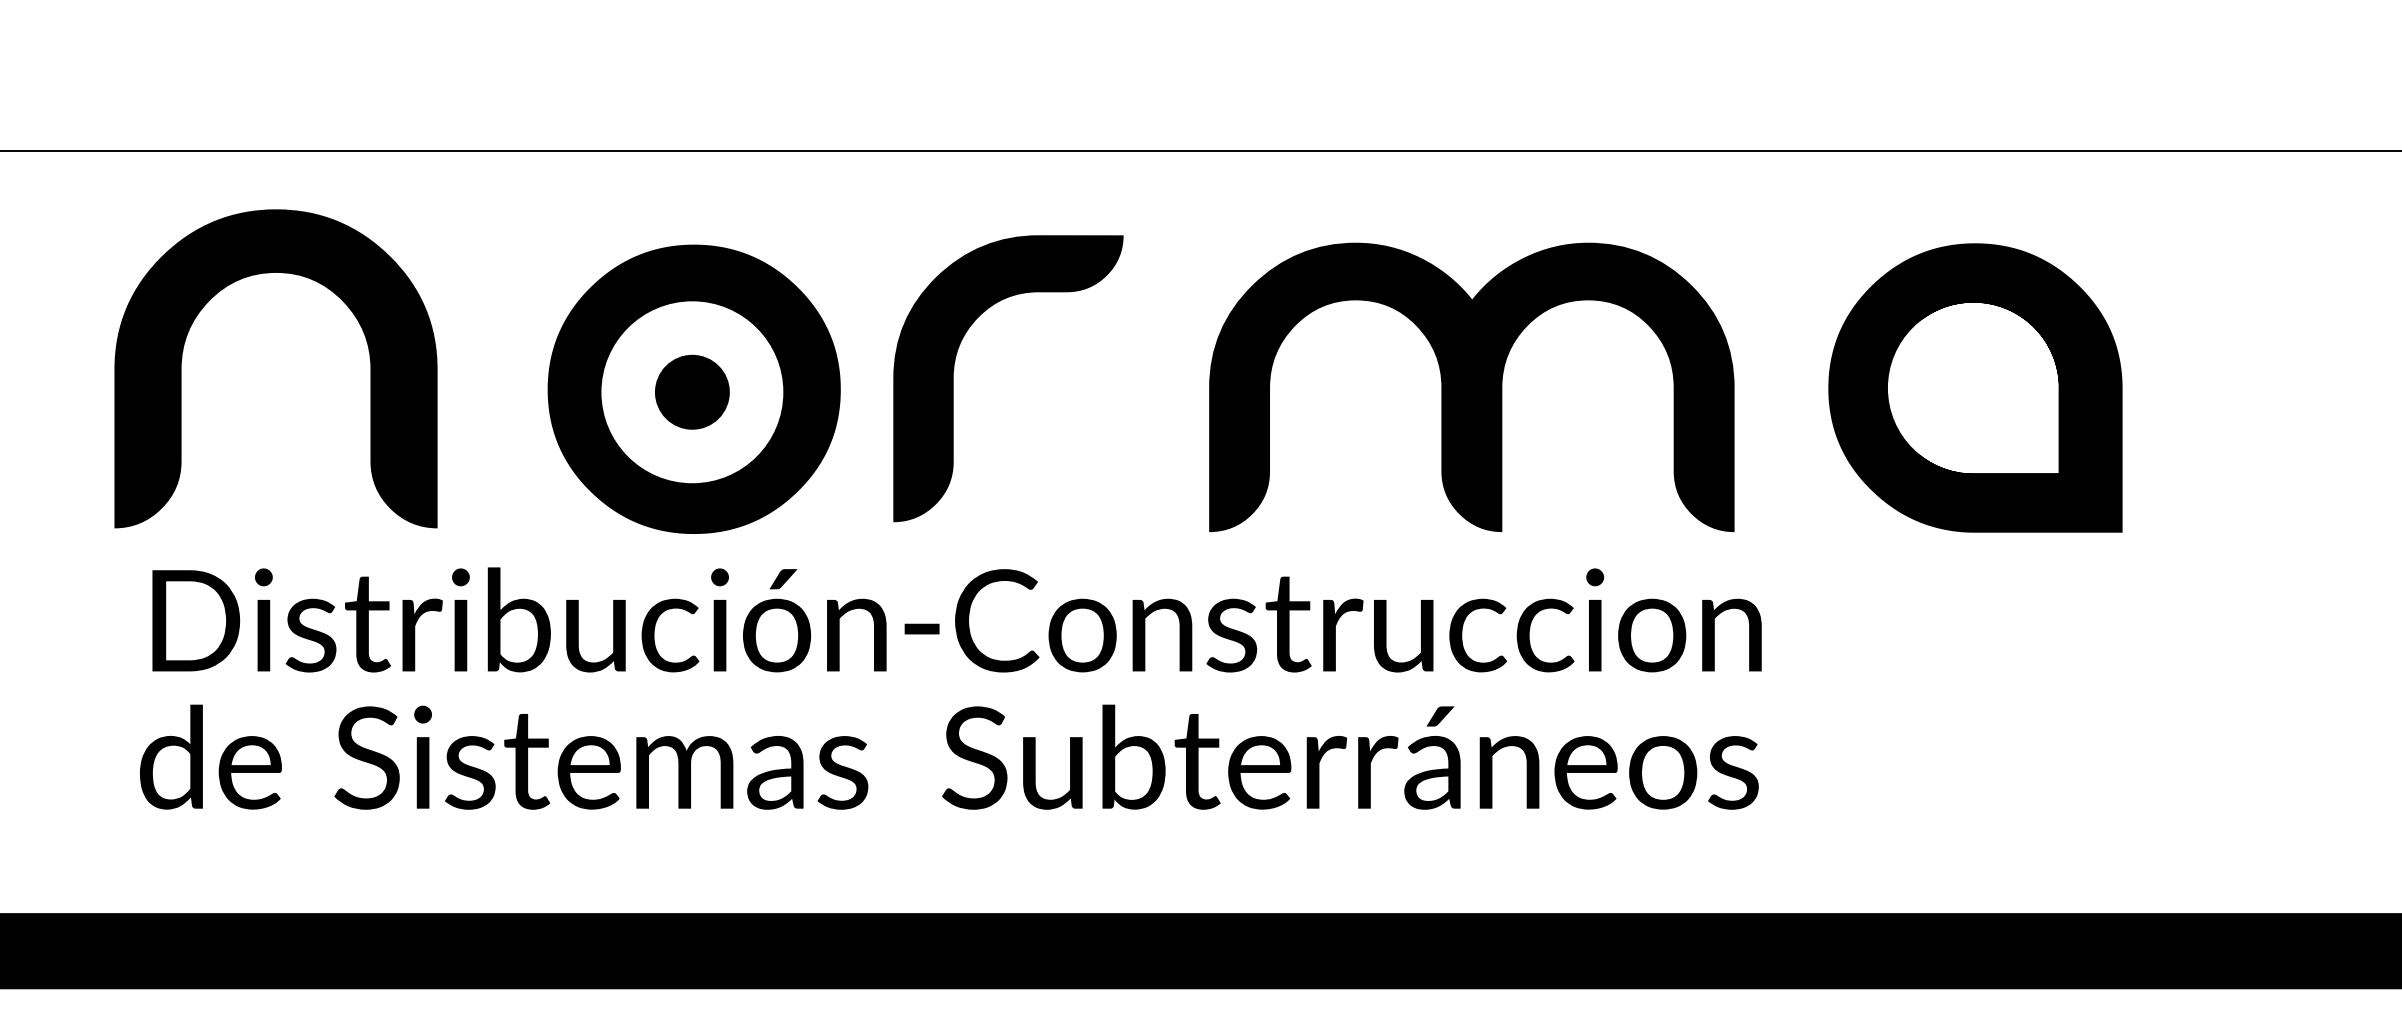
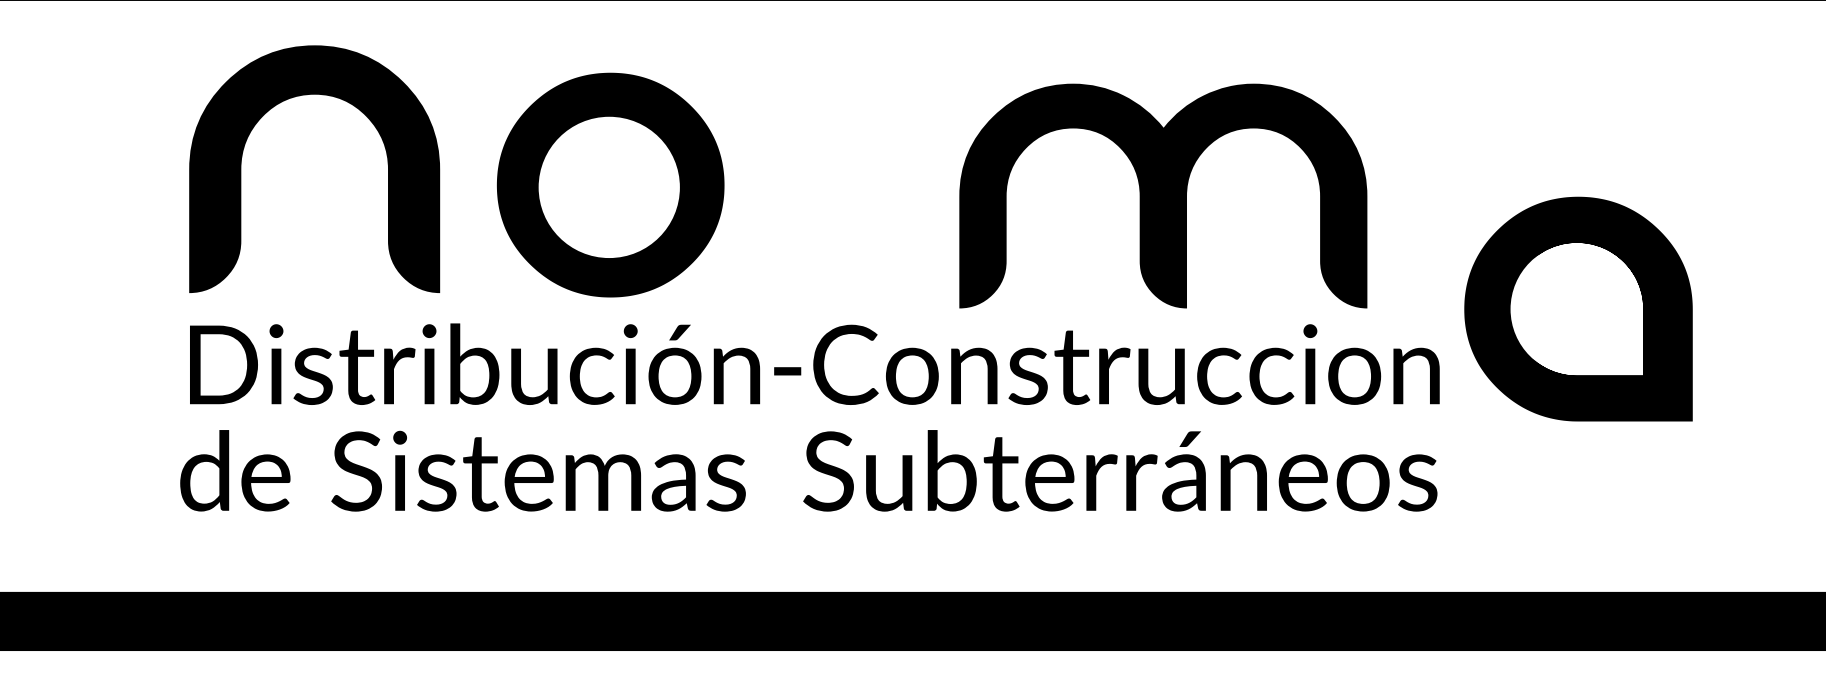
part: (182, 358) -> (242, 161), moved
fill: (1008, 378) -> (854, 176), removed
part: (1471, 387) -> (1163, 196), moved
part: (1975, 387) -> (1578, 308), moved
fill: (691, 391) -> (608, 186), removed

